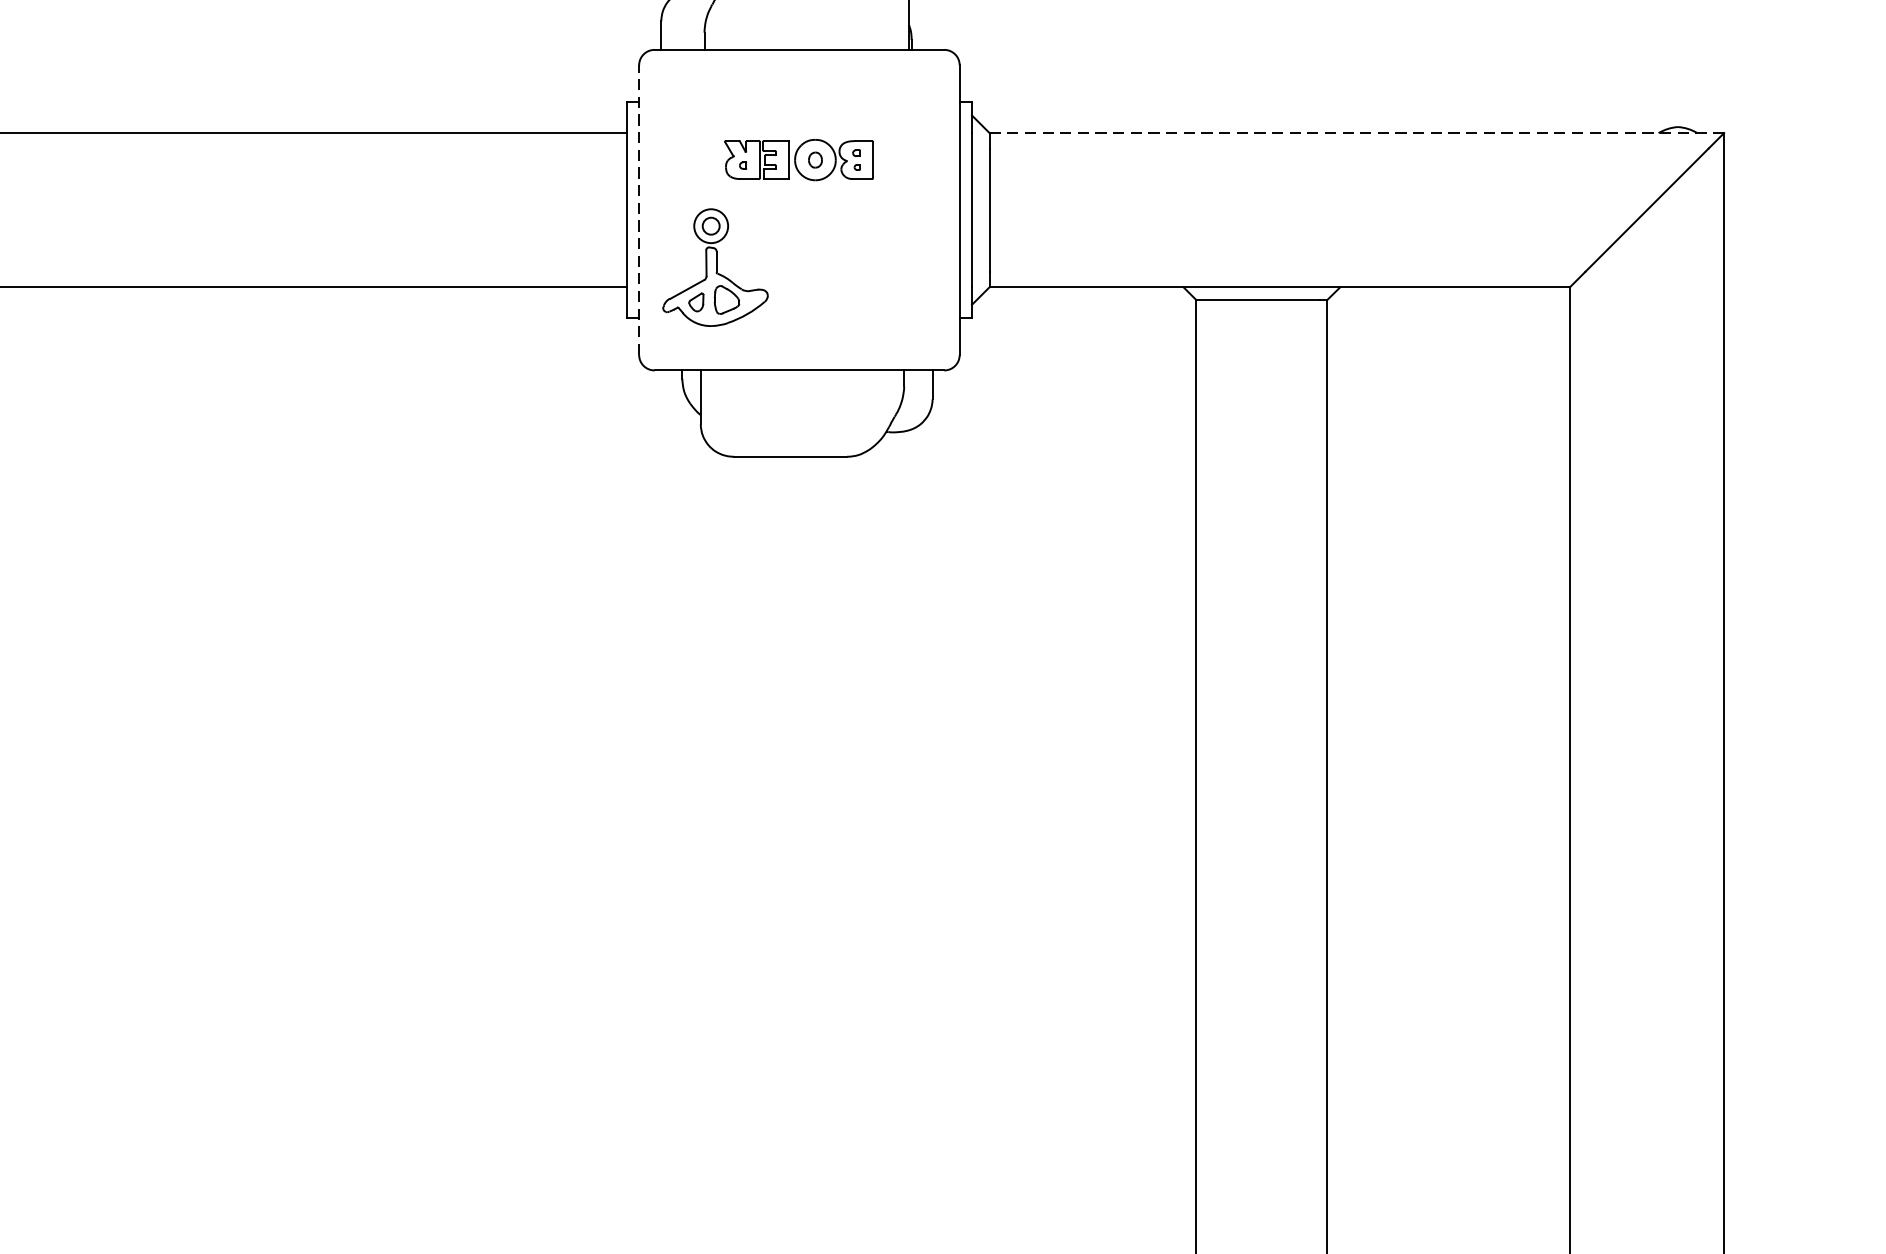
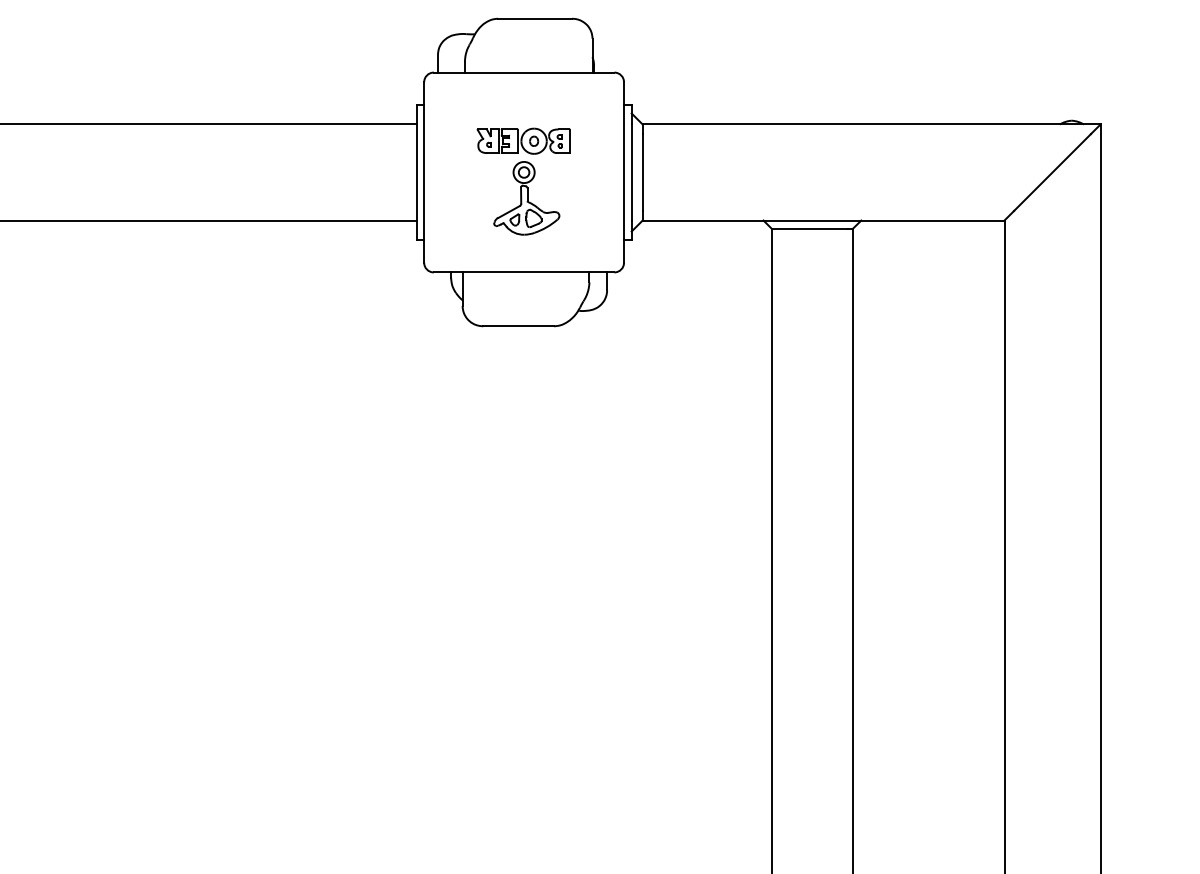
line: (1356, 133) -> (871, 124), dashed -> solid
line: (639, 210) -> (424, 172), dashed -> solid
part: (715, 267) -> (526, 198), moved

